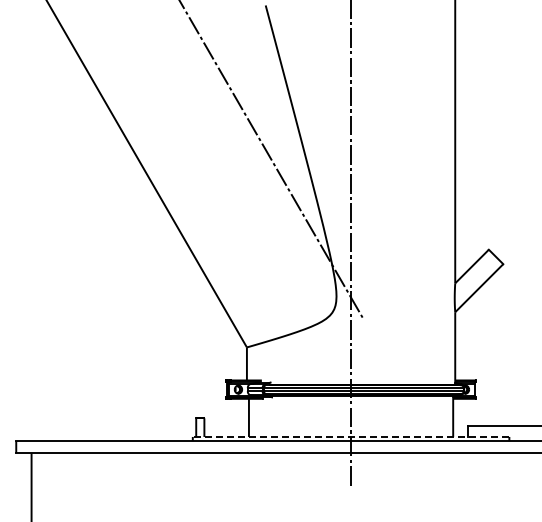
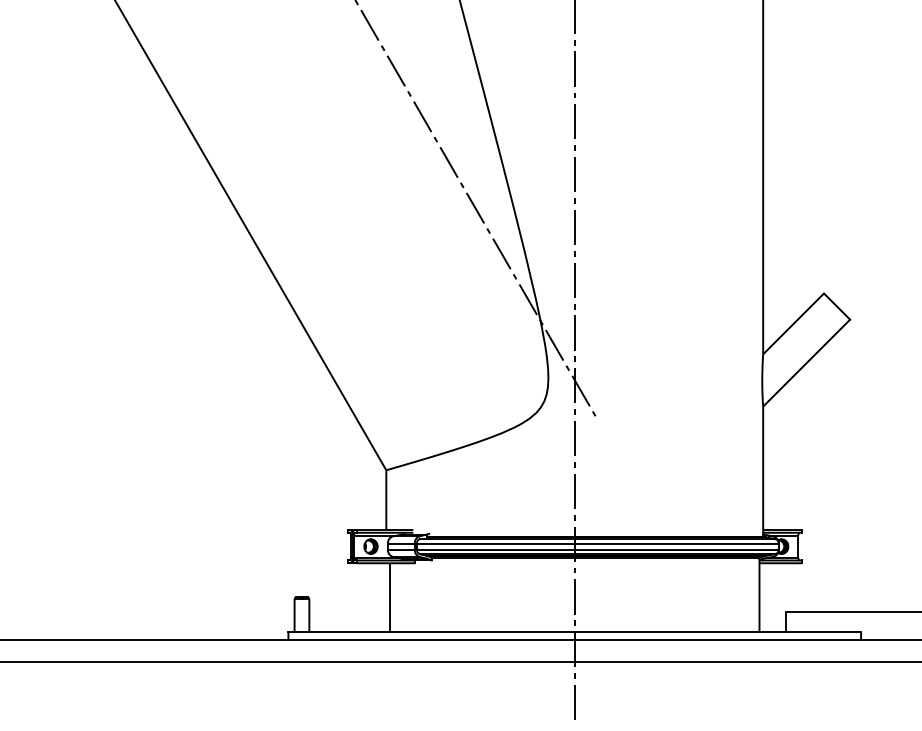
line: (350, 436) -> (573, 631), dashed -> solid

